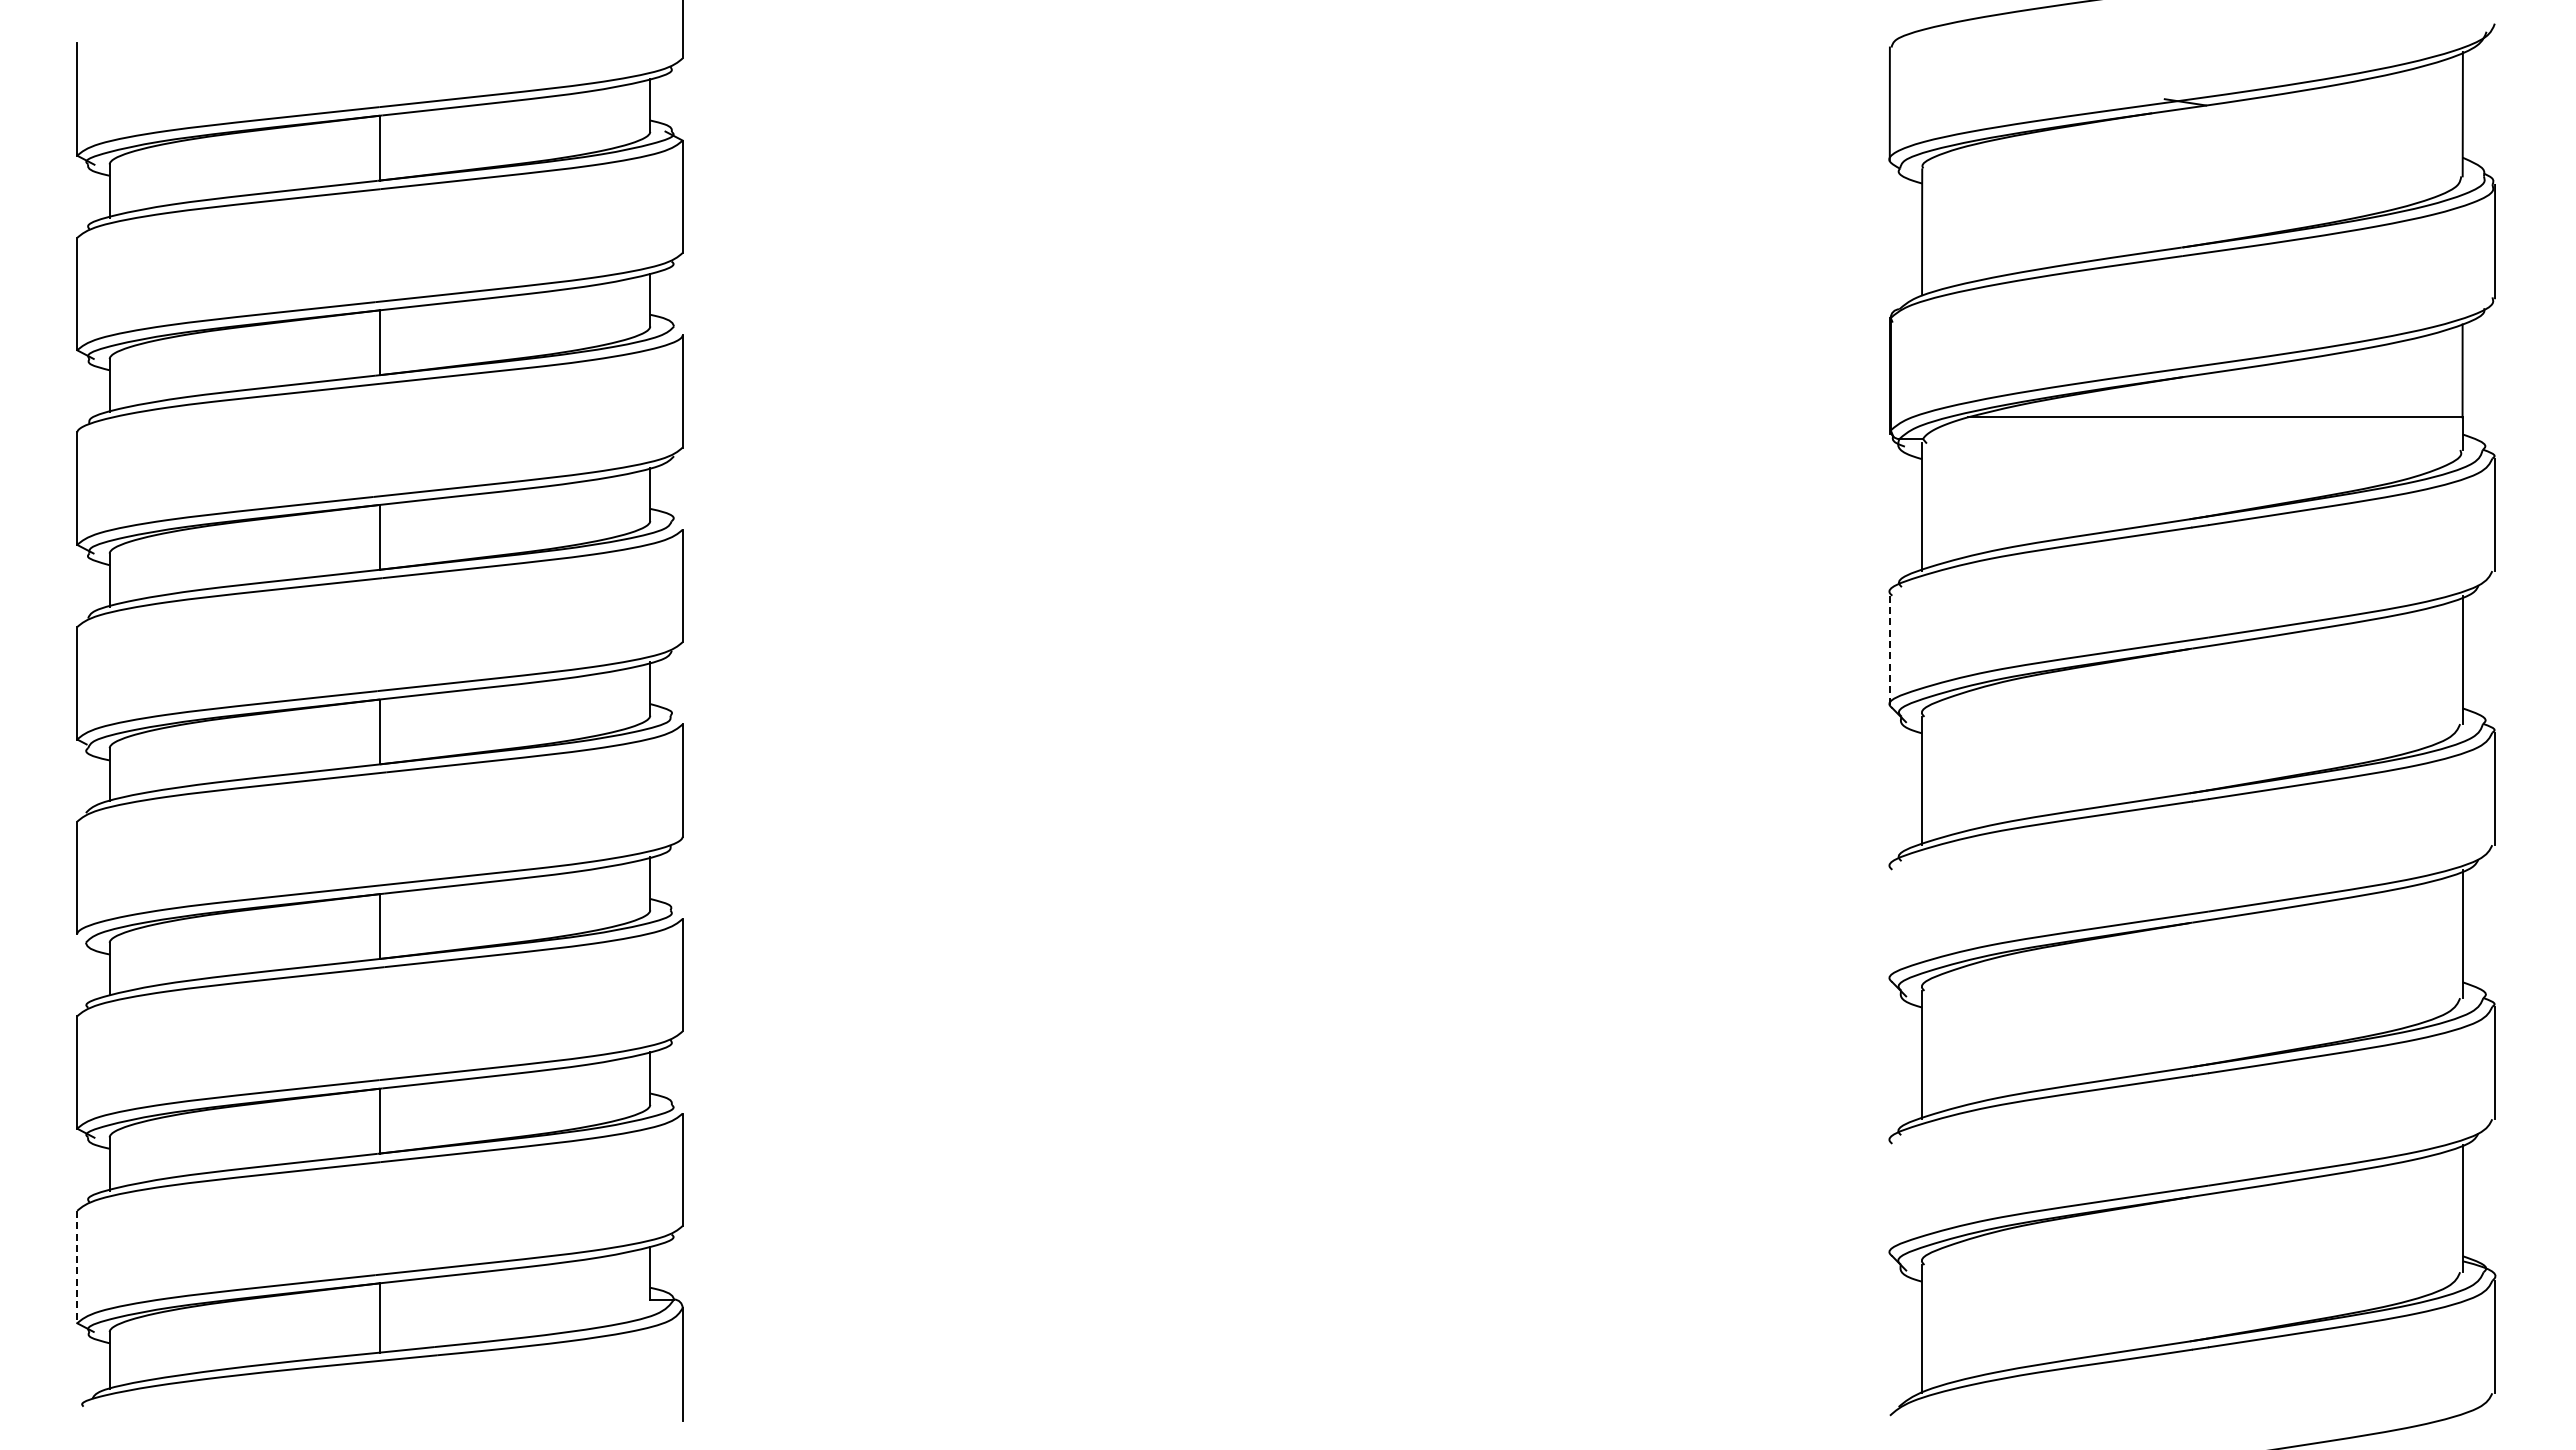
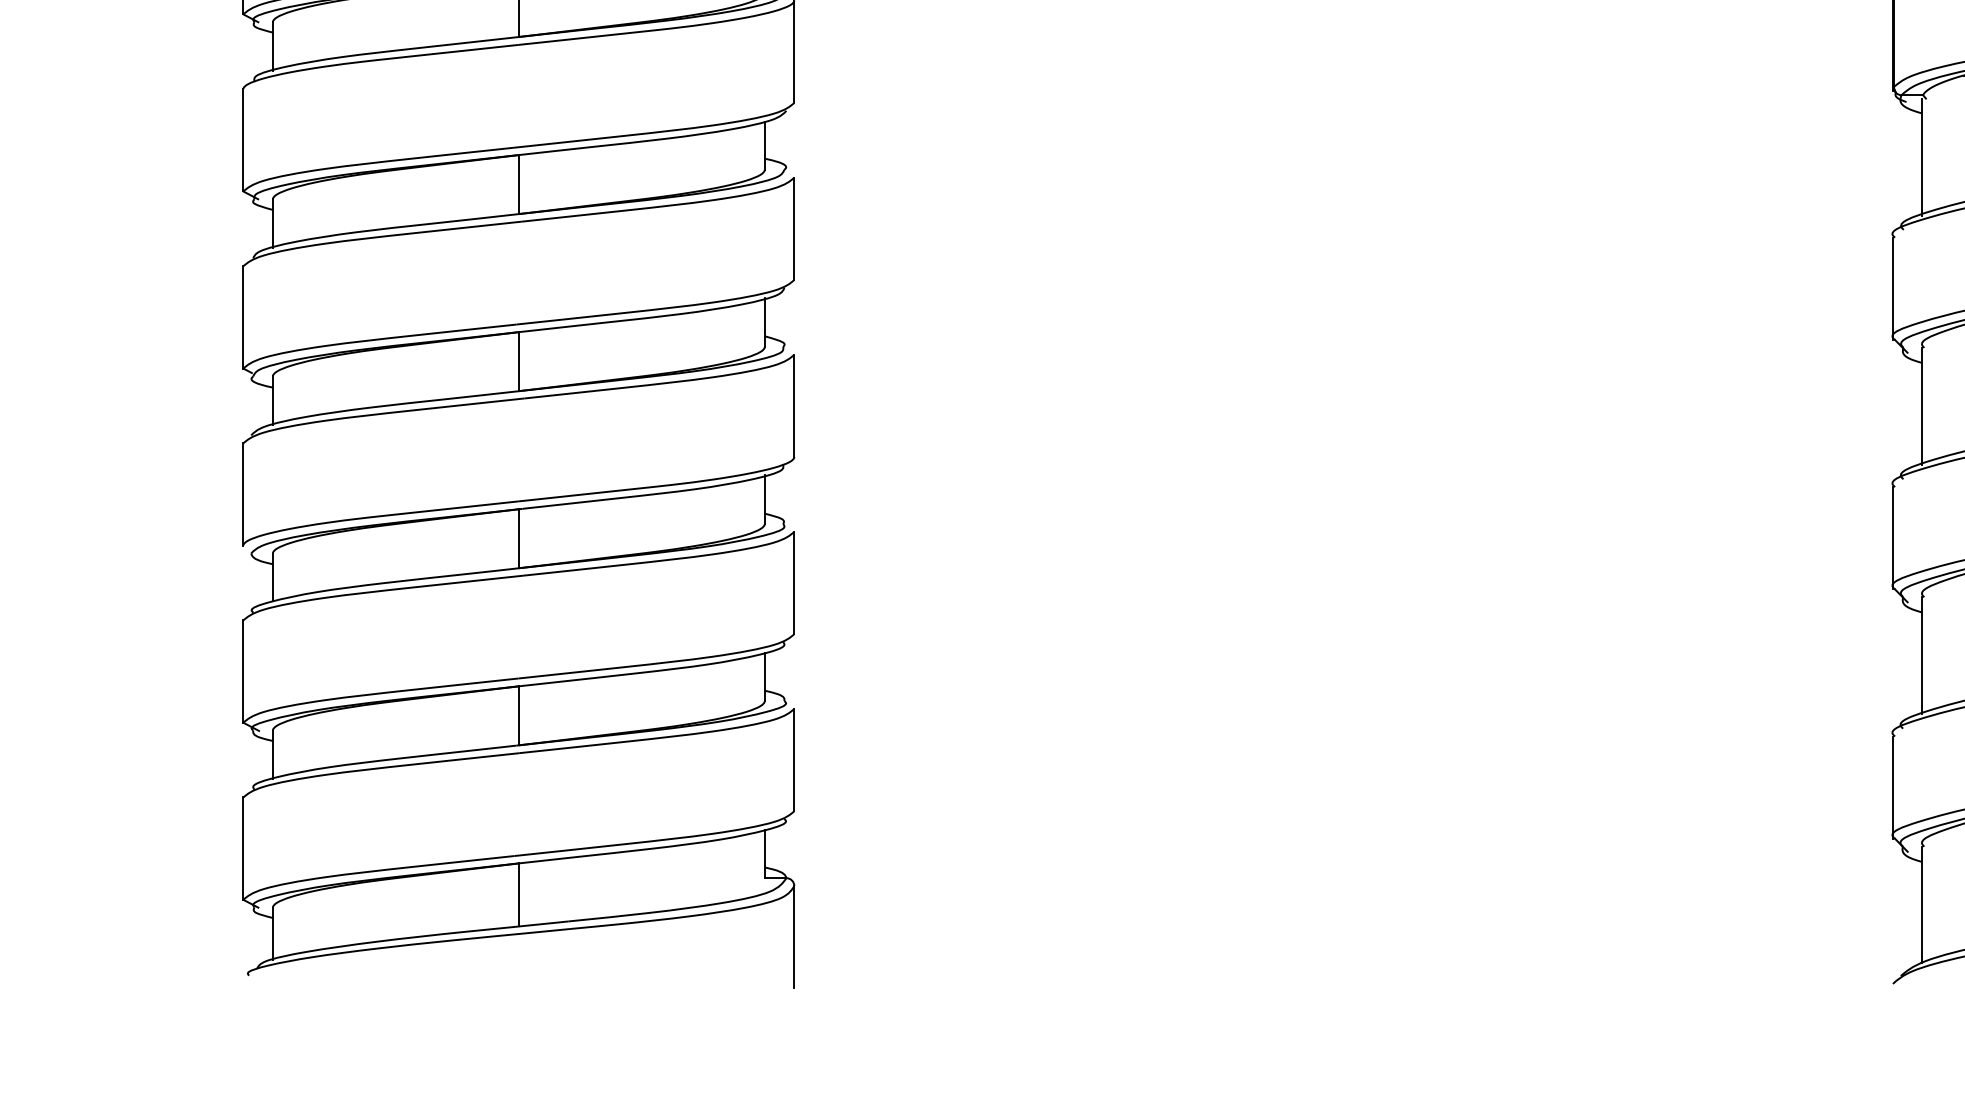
line: (1889, 652) -> (1892, 289), dashed -> solid
line: (1889, 925) -> (1892, 537), added
line: (1889, 1199) -> (1892, 787), added
line: (77, 1267) -> (243, 849), dashed -> solid

